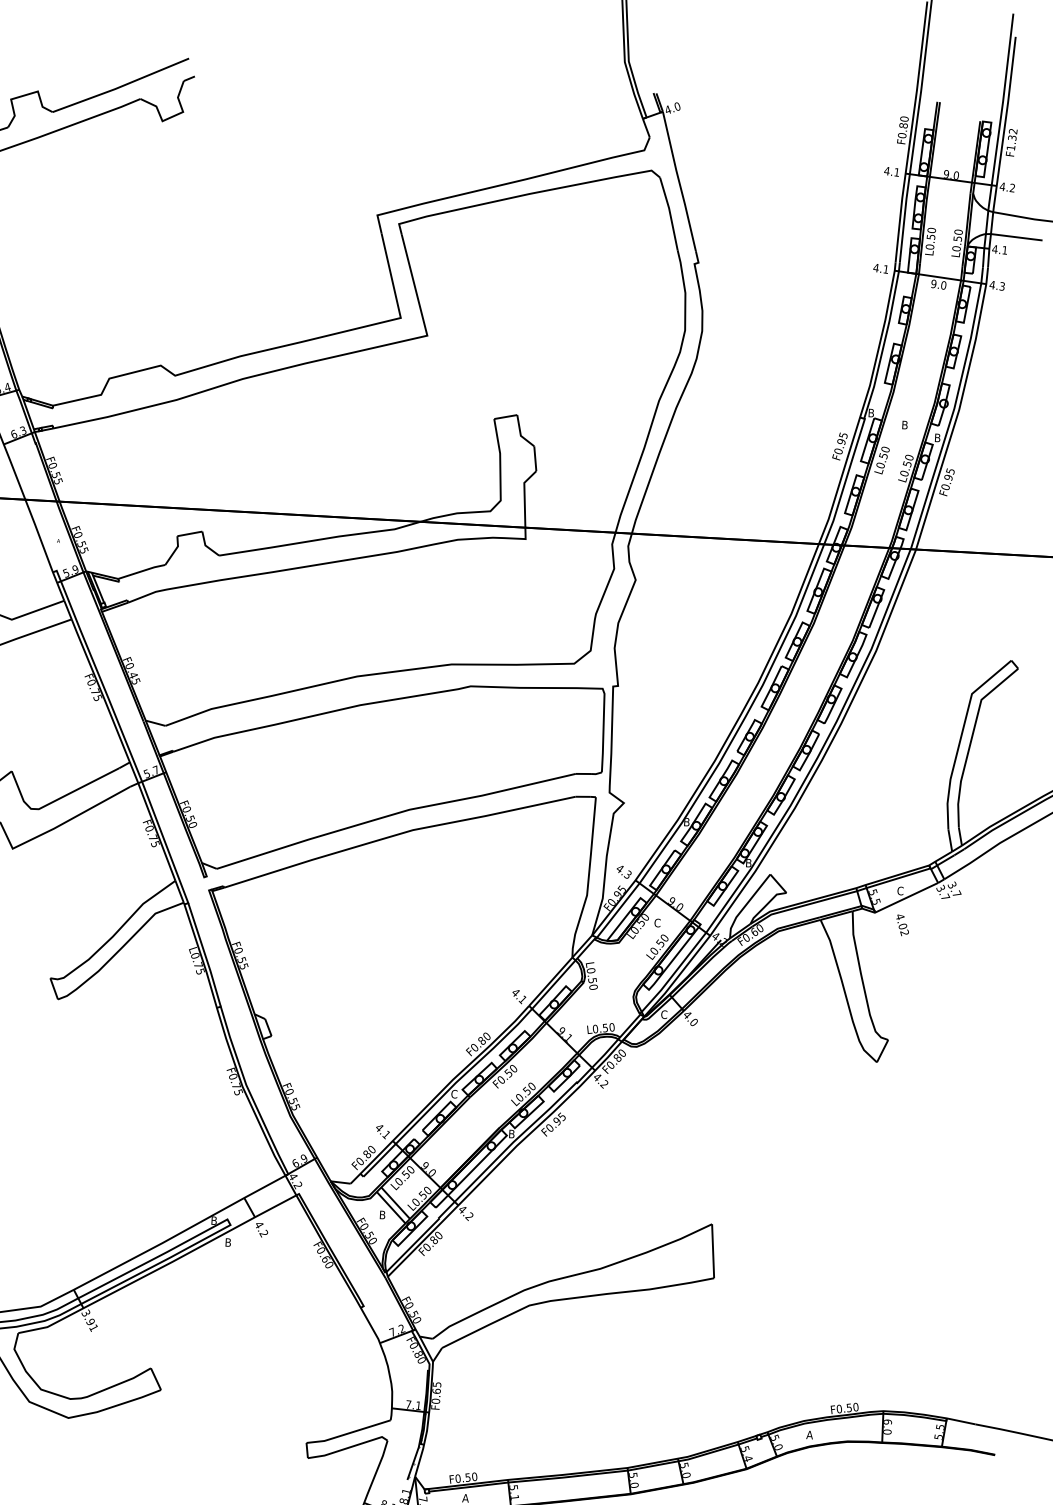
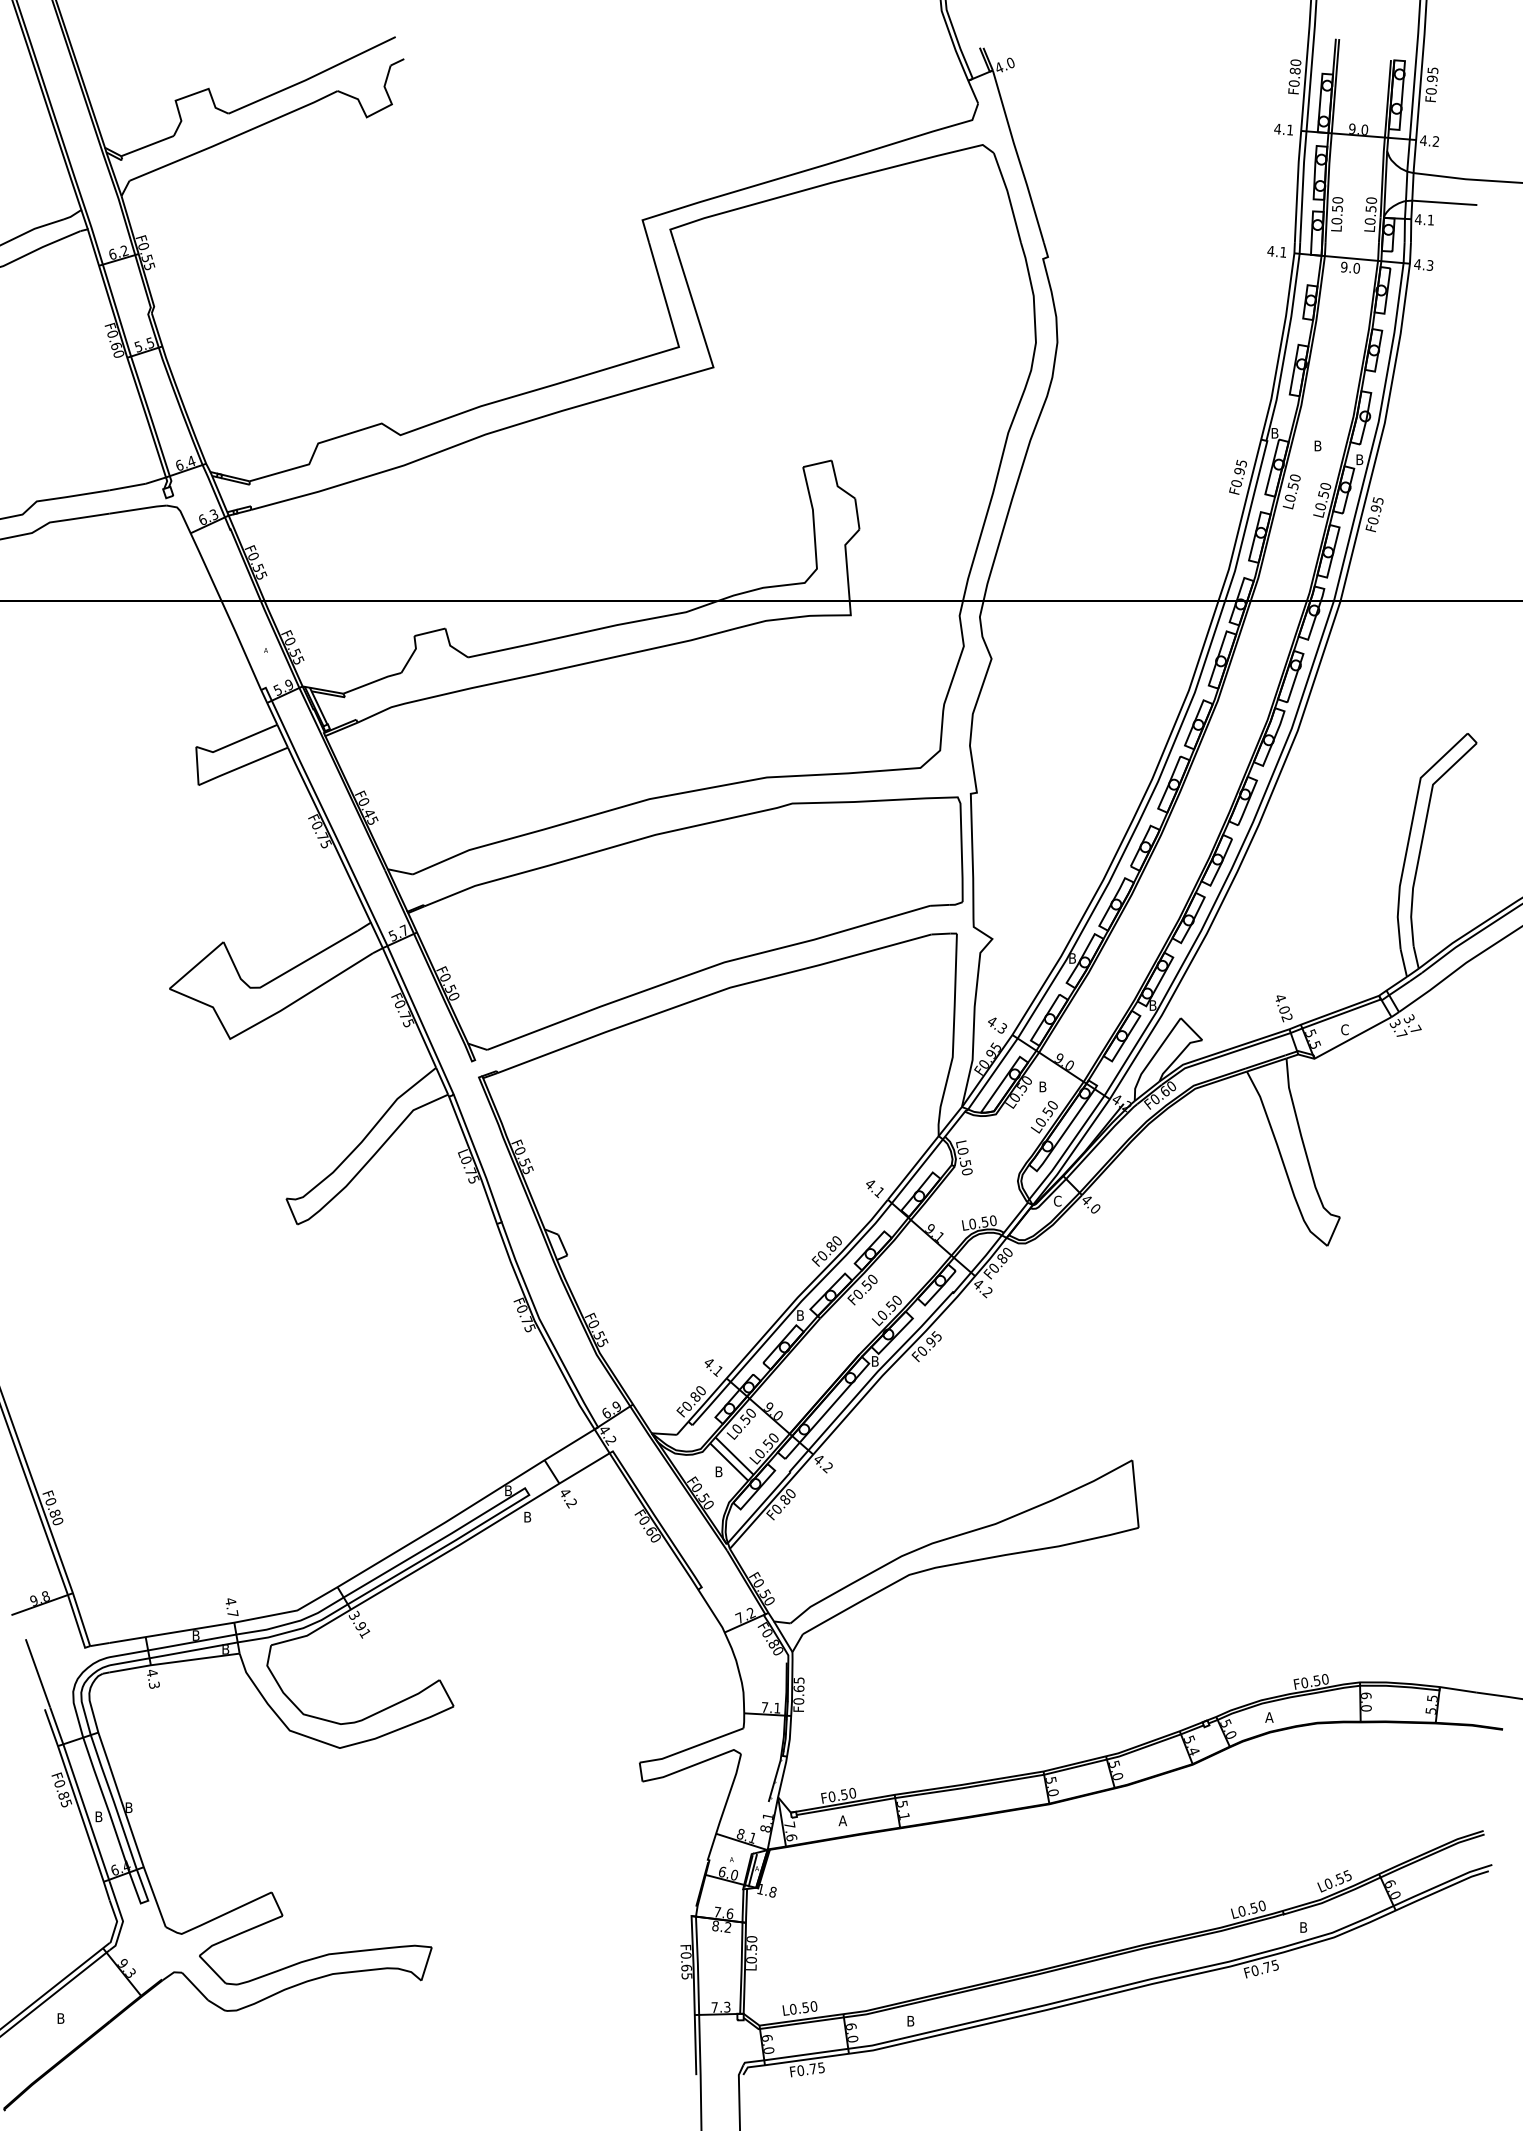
text: (1011, 139) -> (1431, 80), F1.32 -> F0.95
text: (657, 922) -> (1042, 1086), C -> B
text: (902, 925) -> (1284, 1008), moved
text: (454, 1094) -> (800, 1315), C -> B

